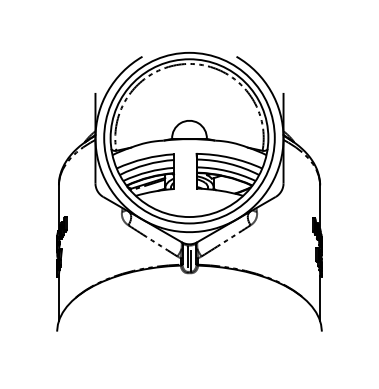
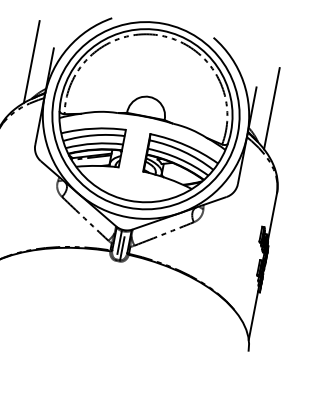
line: (78, 109) -> (32, 61), added
line: (300, 109) -> (271, 107), added

